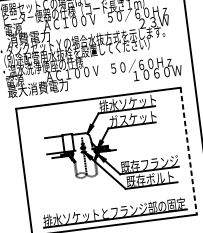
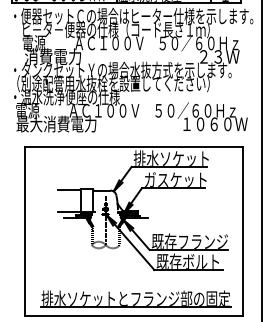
line: (188, 151) -> (242, 231), dashed -> solid

